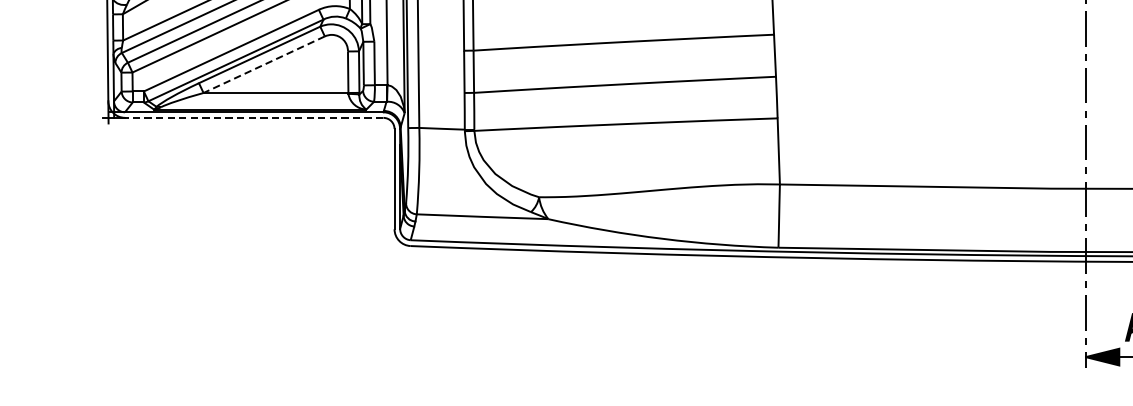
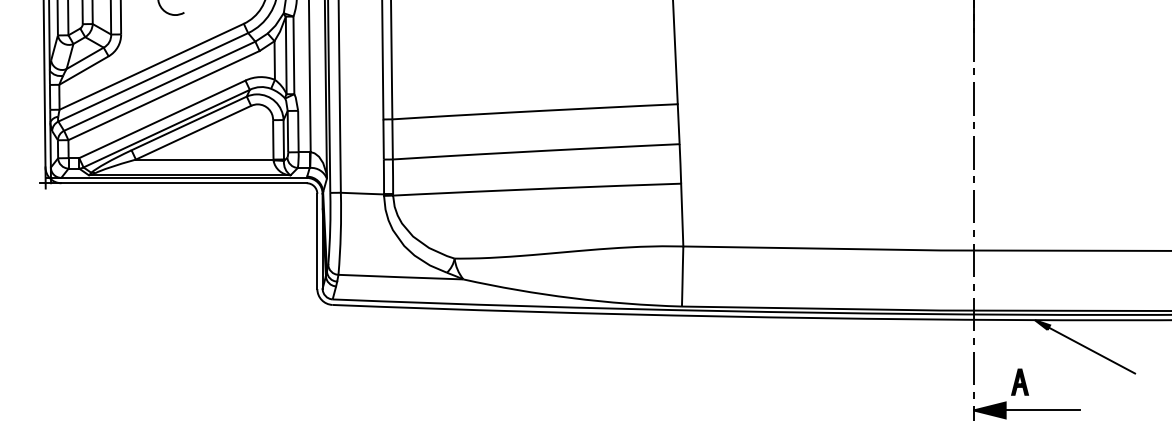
line: (264, 64) -> (193, 132), dashed -> solid
line: (254, 118) -> (184, 183), dashed -> solid

